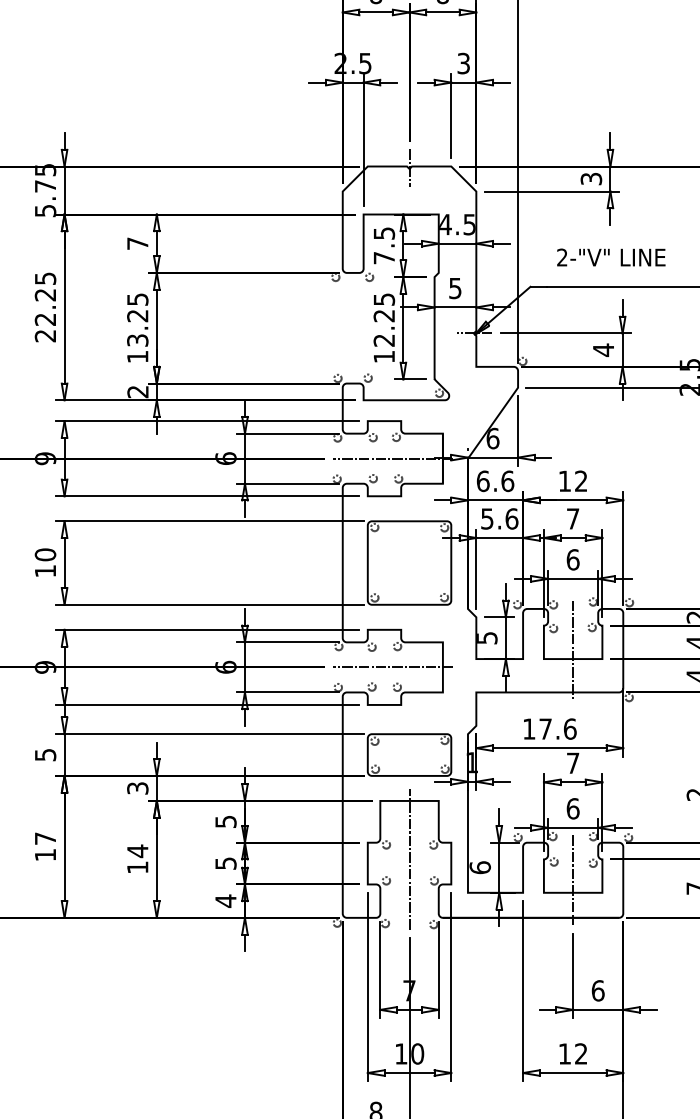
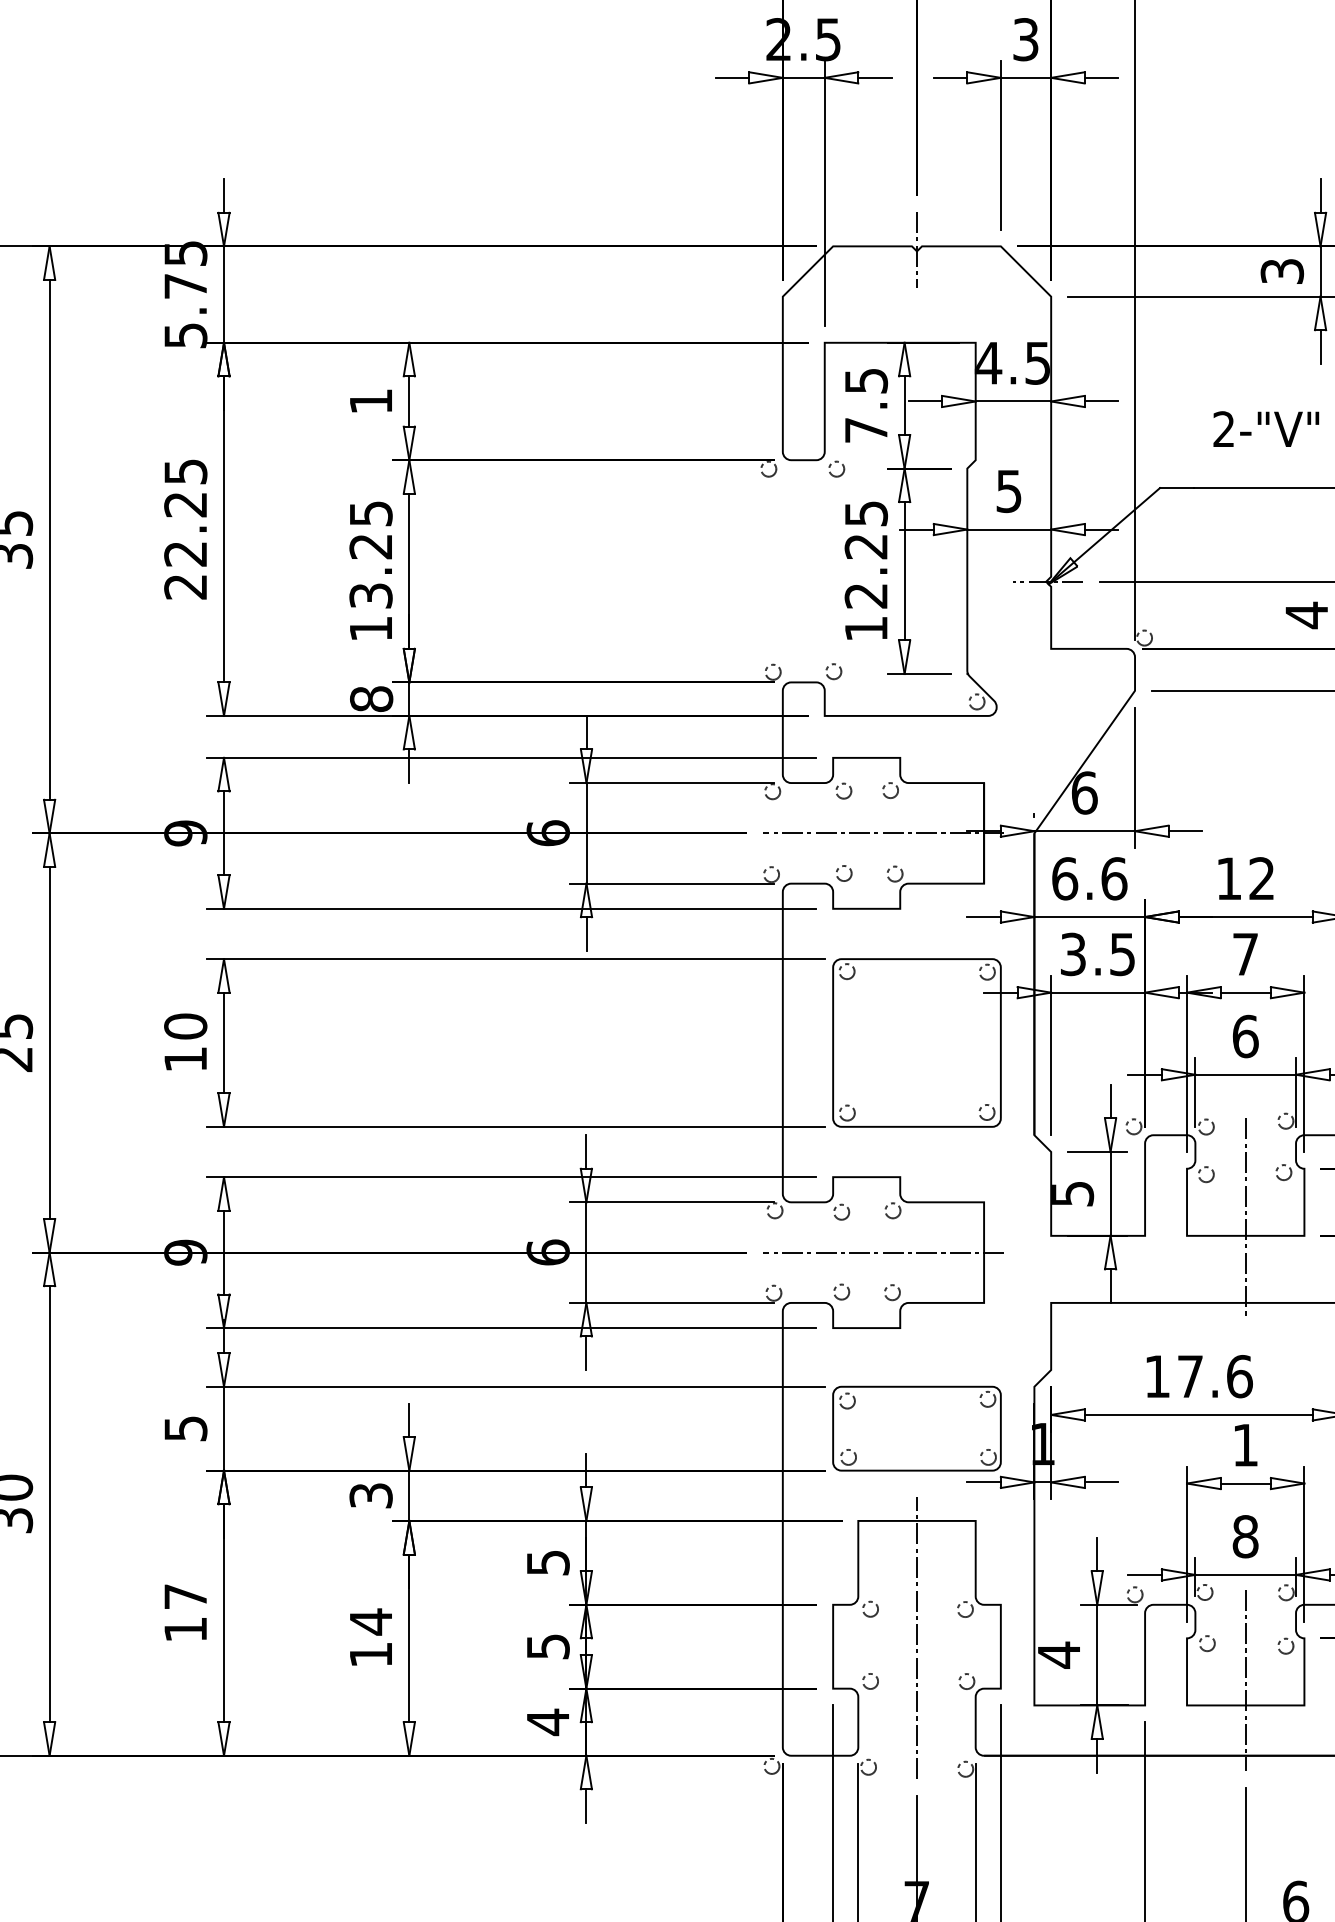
text: (137, 243) -> (370, 401), 7 -> 1
text: (137, 391) -> (370, 698), 2 -> 8
text: (499, 518) -> (1097, 953), 5.6 -> 3.5
text: (573, 762) -> (1246, 1443), 7 -> 1
text: (572, 808) -> (1244, 1536), 6 -> 8
text: (479, 867) -> (1057, 1654), 6 -> 4

